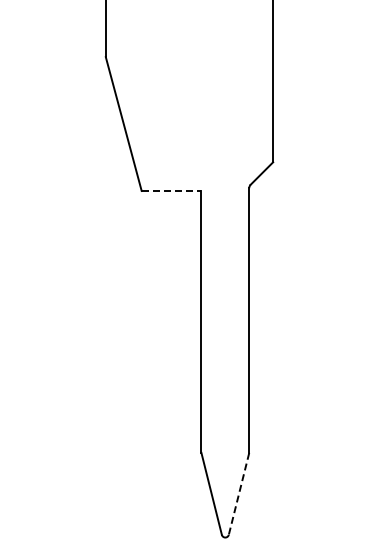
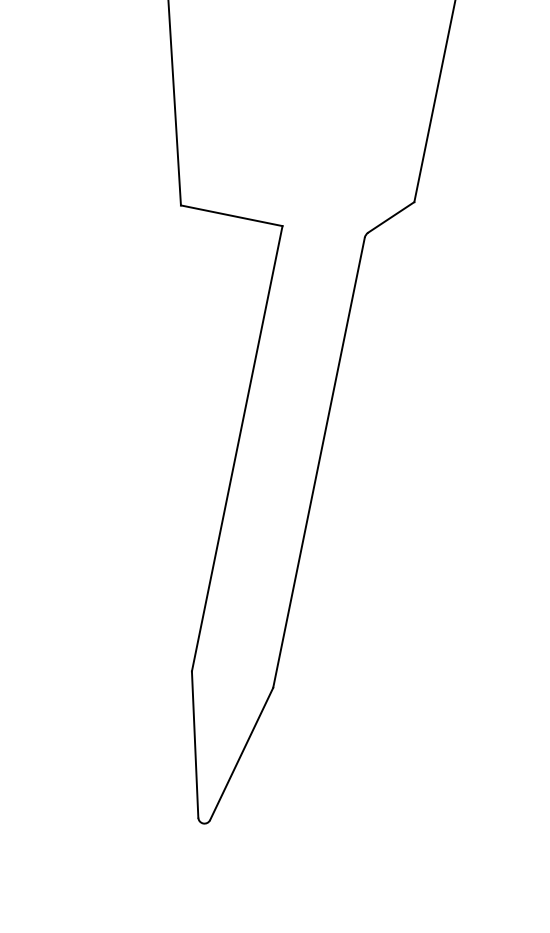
line: (171, 190) -> (231, 214), dashed -> solid
line: (238, 494) -> (240, 754), dashed -> solid

